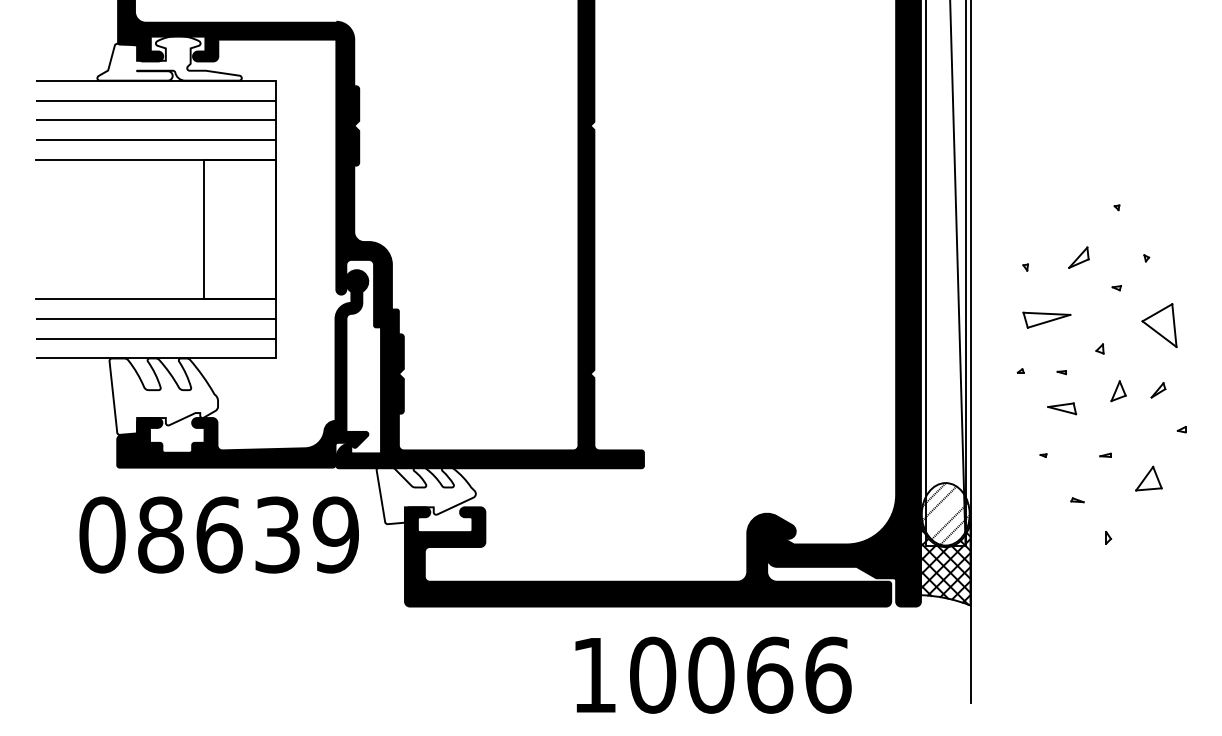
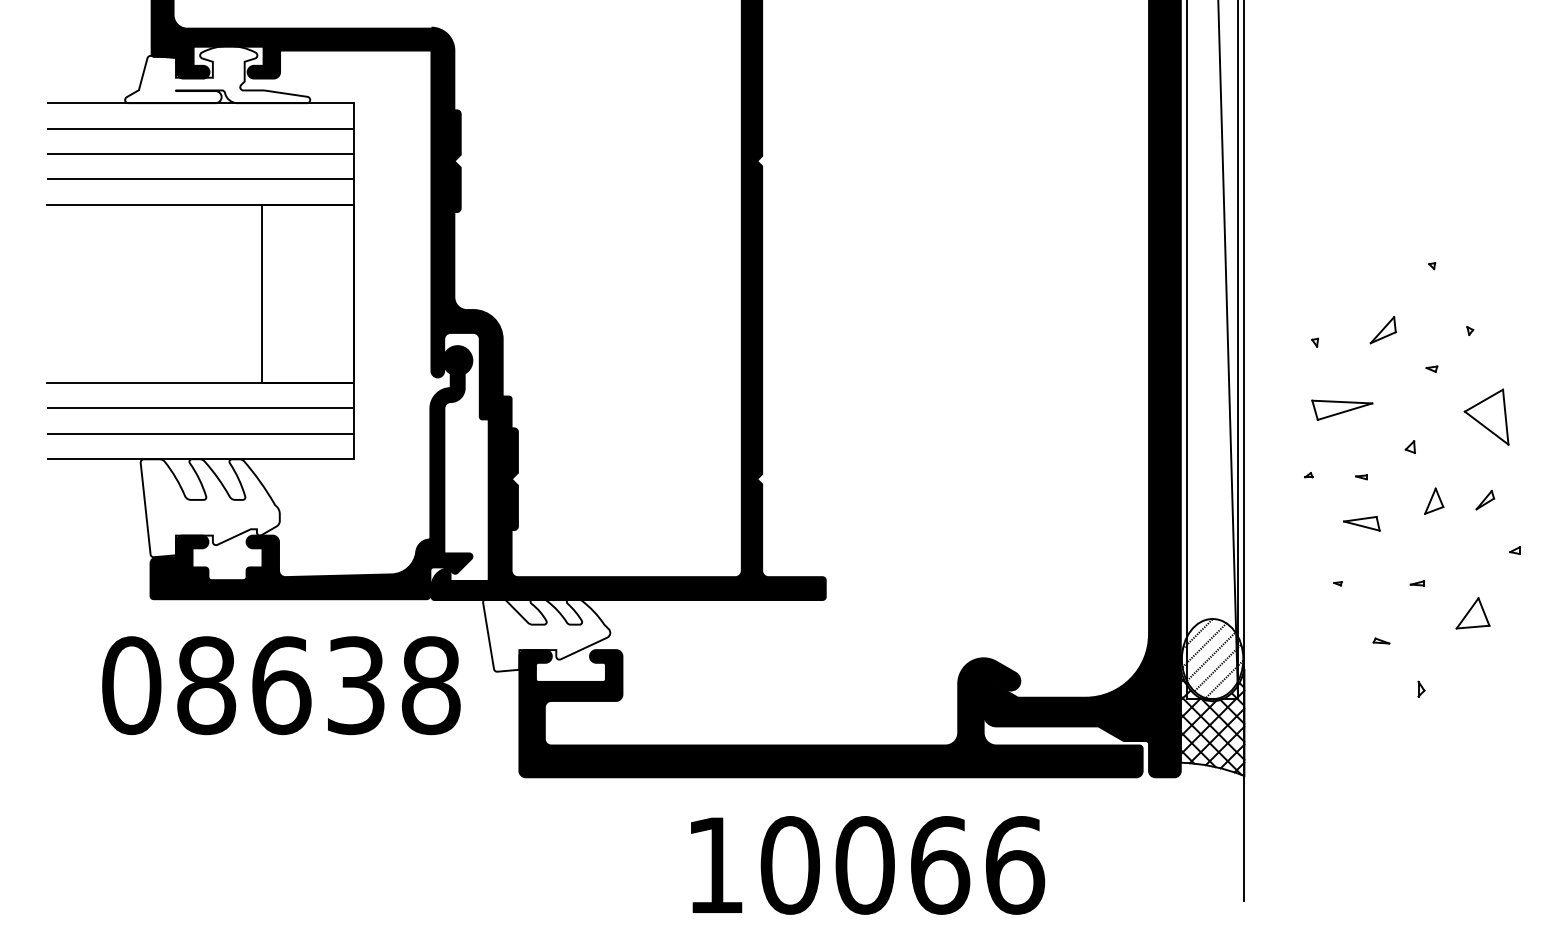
line: (944, 512) -> (1211, 656), added
text: (335, 534) -> (430, 685), 08639 -> 08638
text: (713, 675) -> (868, 865), moved

